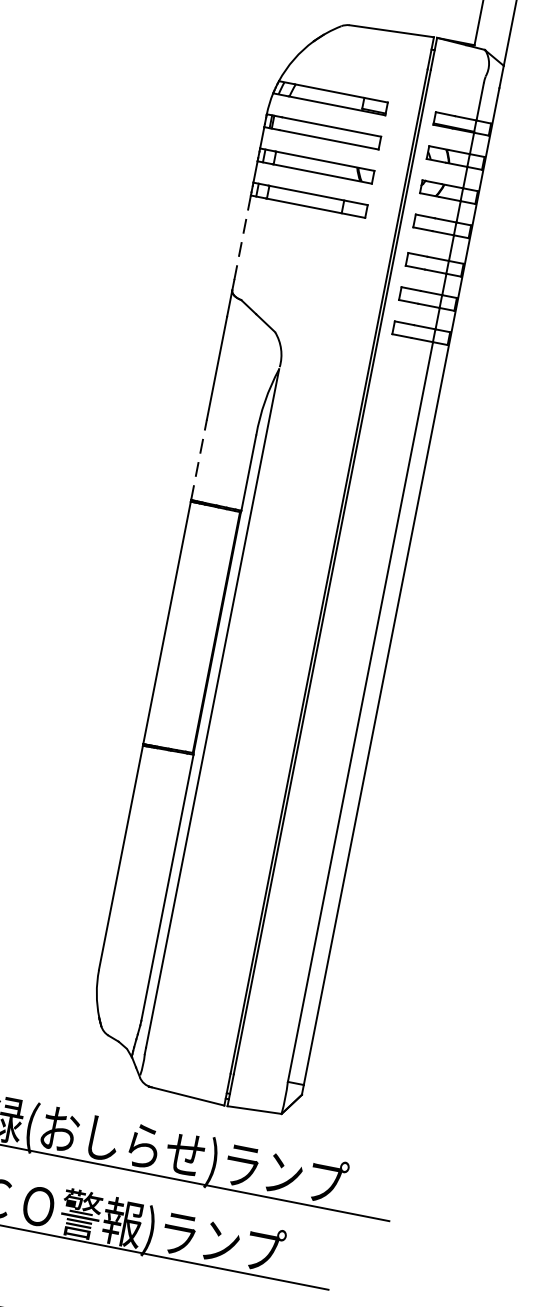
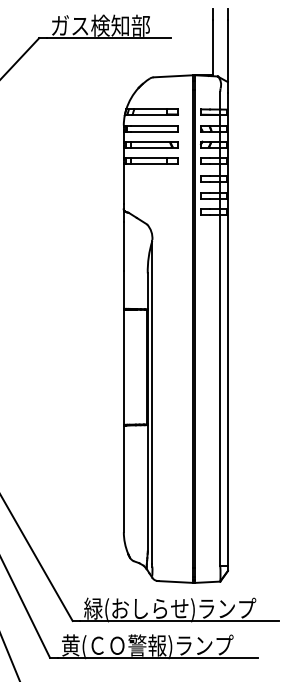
line: (242, 236) -> (123, 183), dashed -> solid
line: (198, 459) -> (123, 289), dashed -> solid

